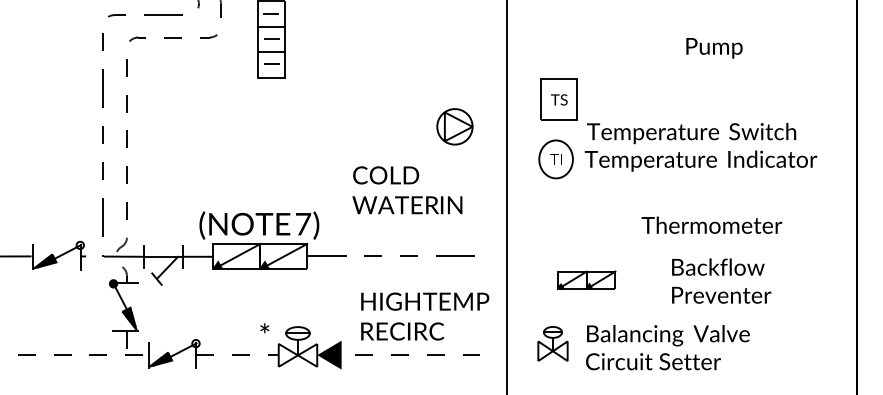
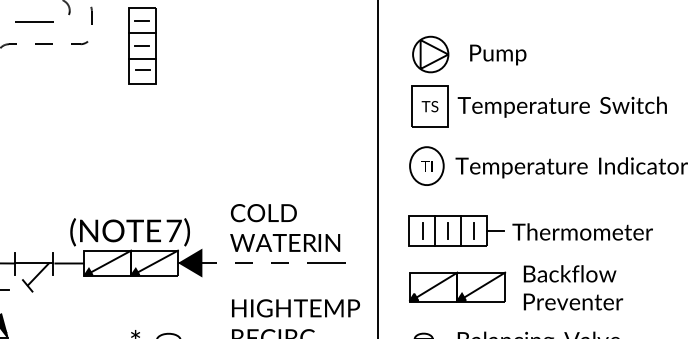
text: (714, 48) -> (498, 55), moved
part: (454, 126) -> (430, 54), moved
text: (691, 133) -> (562, 107), moved
text: (407, 190) -> (285, 228), moved
part: (585, 224) -> (456, 231), added
fill: (319, 255) -> (190, 262), added
part: (586, 279) -> (457, 286), size x1.67
text: (721, 280) -> (573, 287), moved

